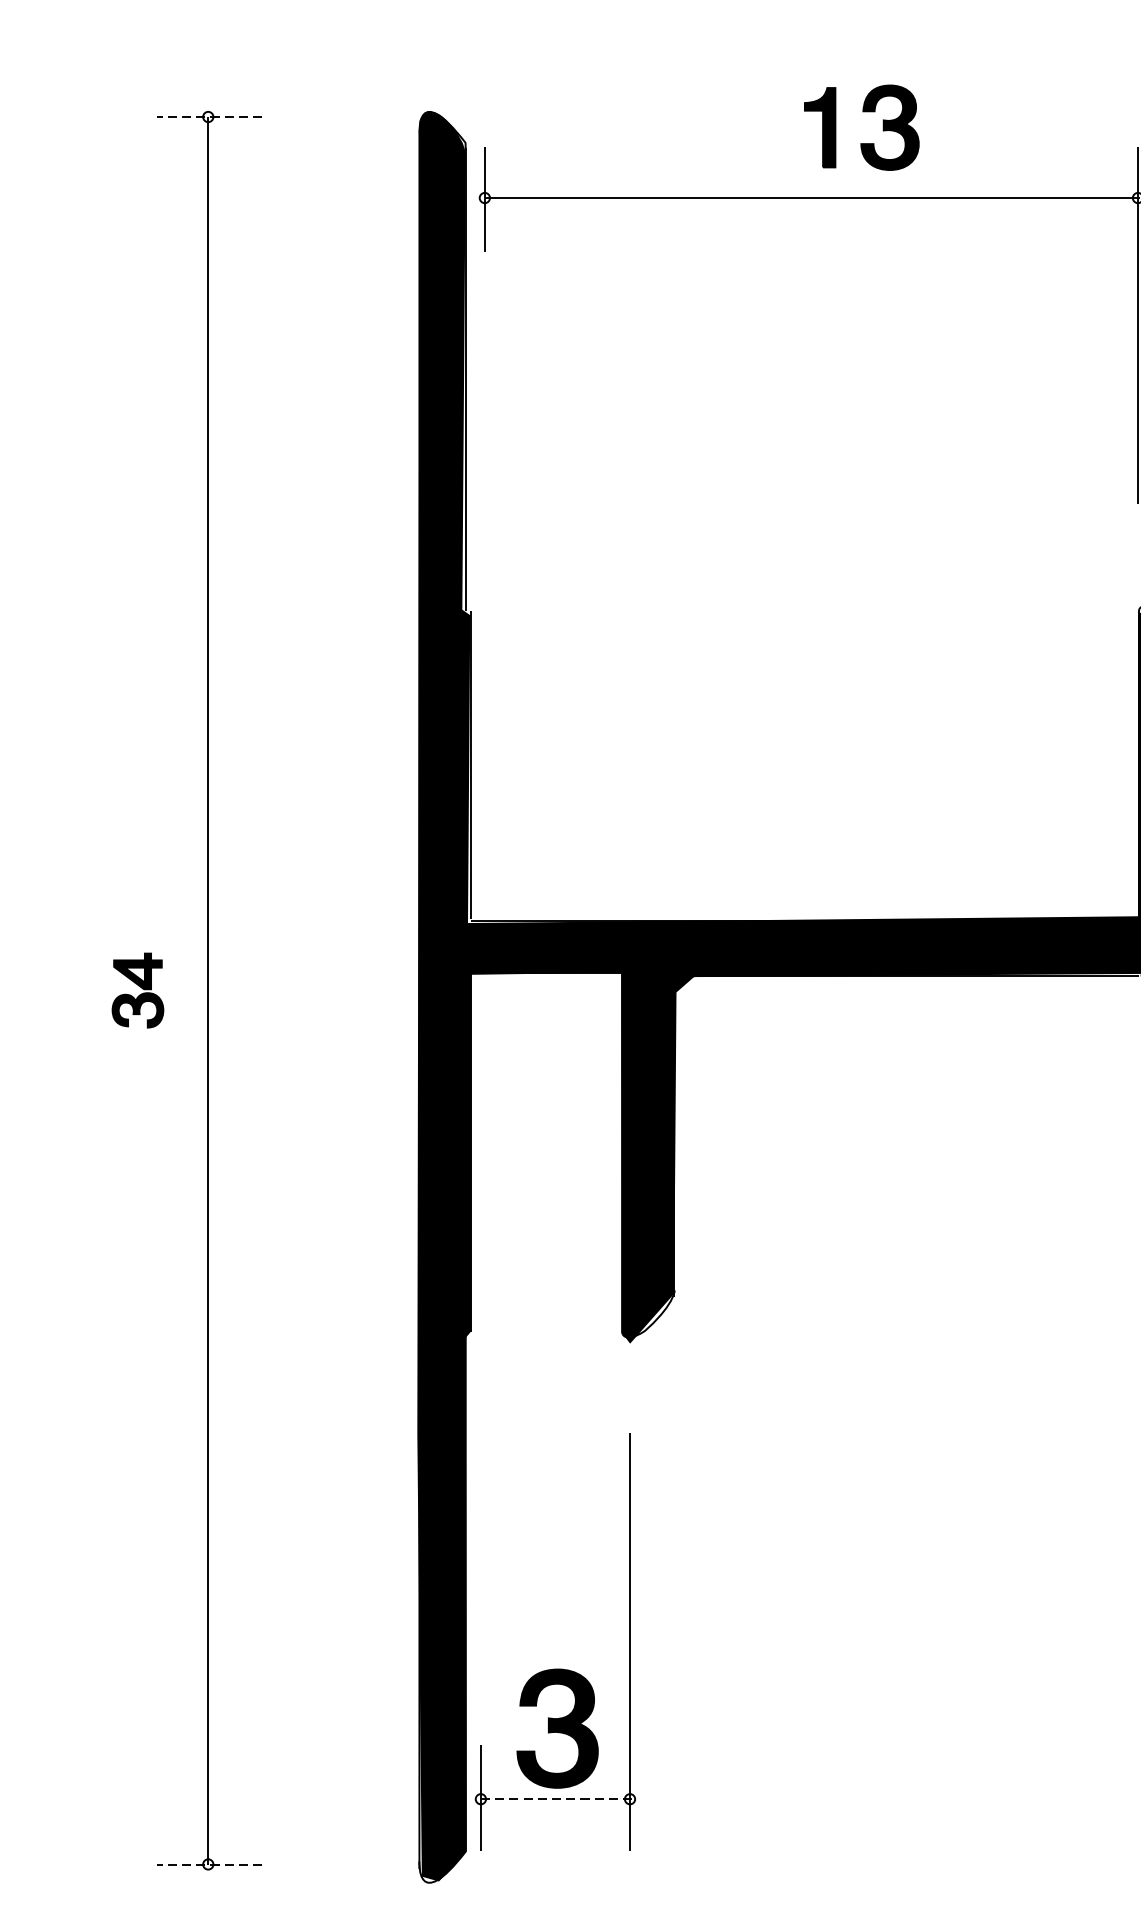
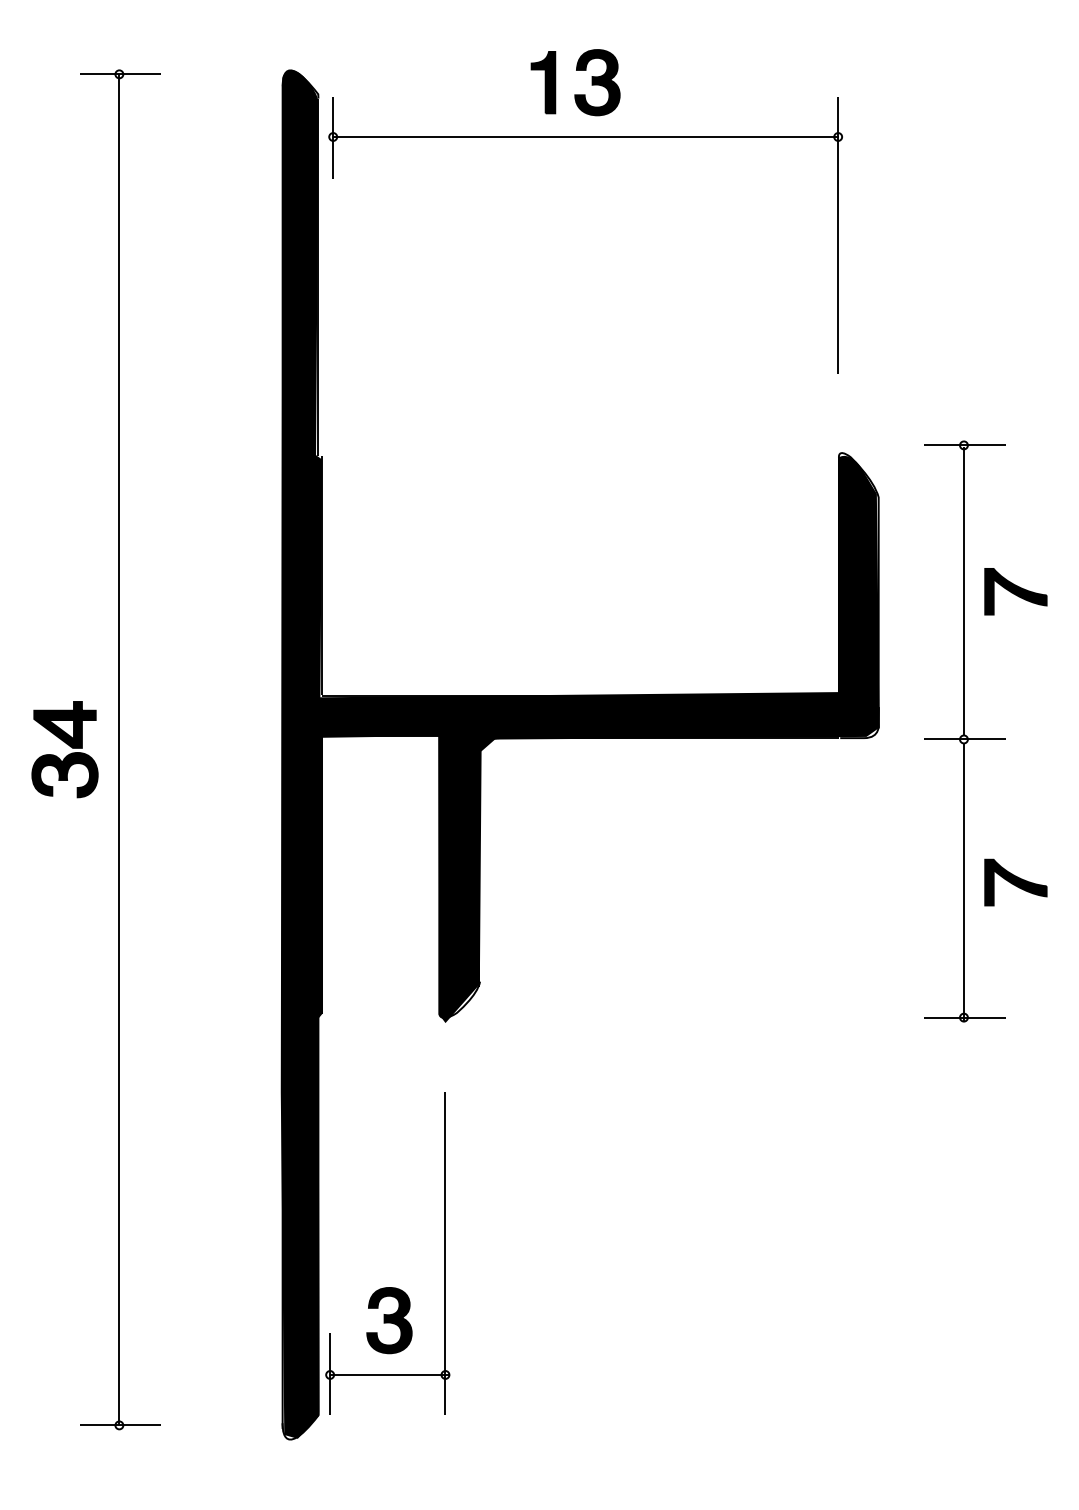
line: (209, 117) -> (120, 74), dashed -> solid
part: (861, 143) -> (575, 94), moved
part: (137, 990) -> (64, 749), size x1.67
part: (557, 1728) -> (389, 1320), size x0.71
line: (557, 1798) -> (389, 1374), dashed -> solid
line: (209, 1864) -> (120, 1425), dashed -> solid

